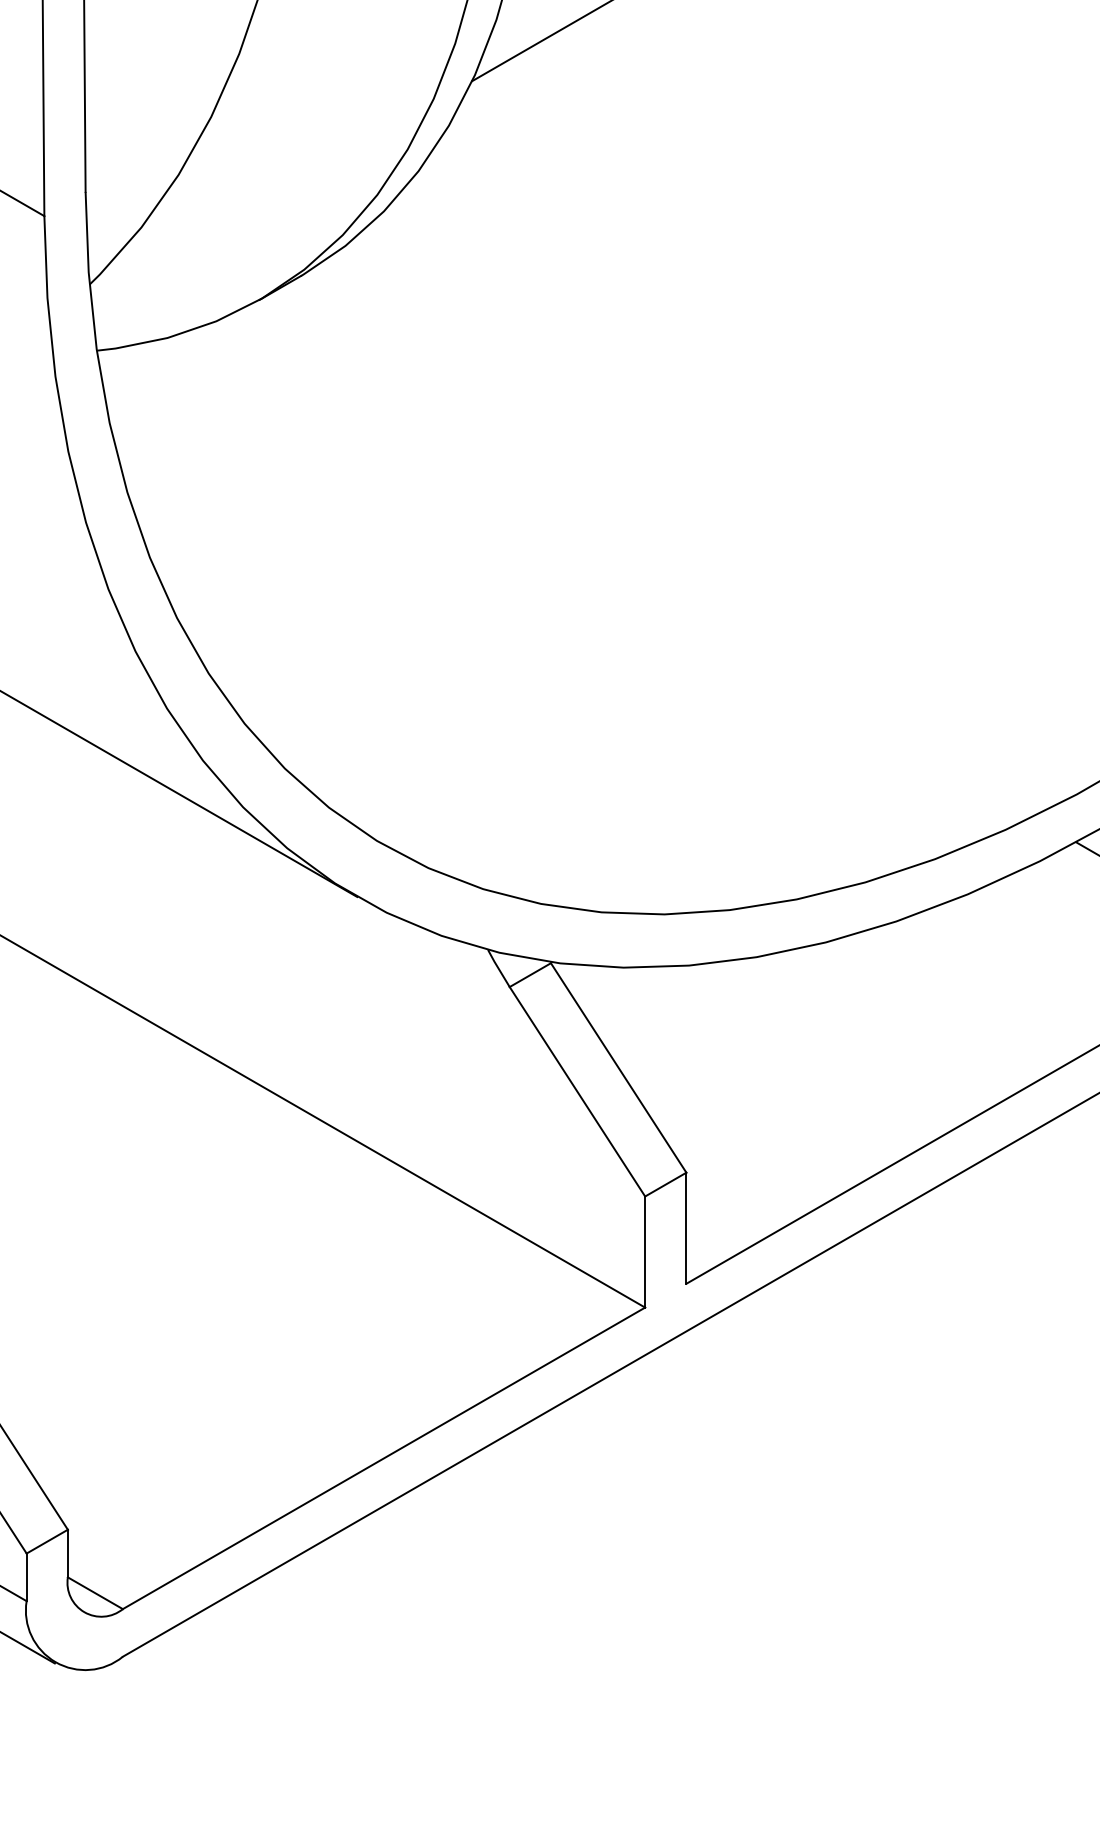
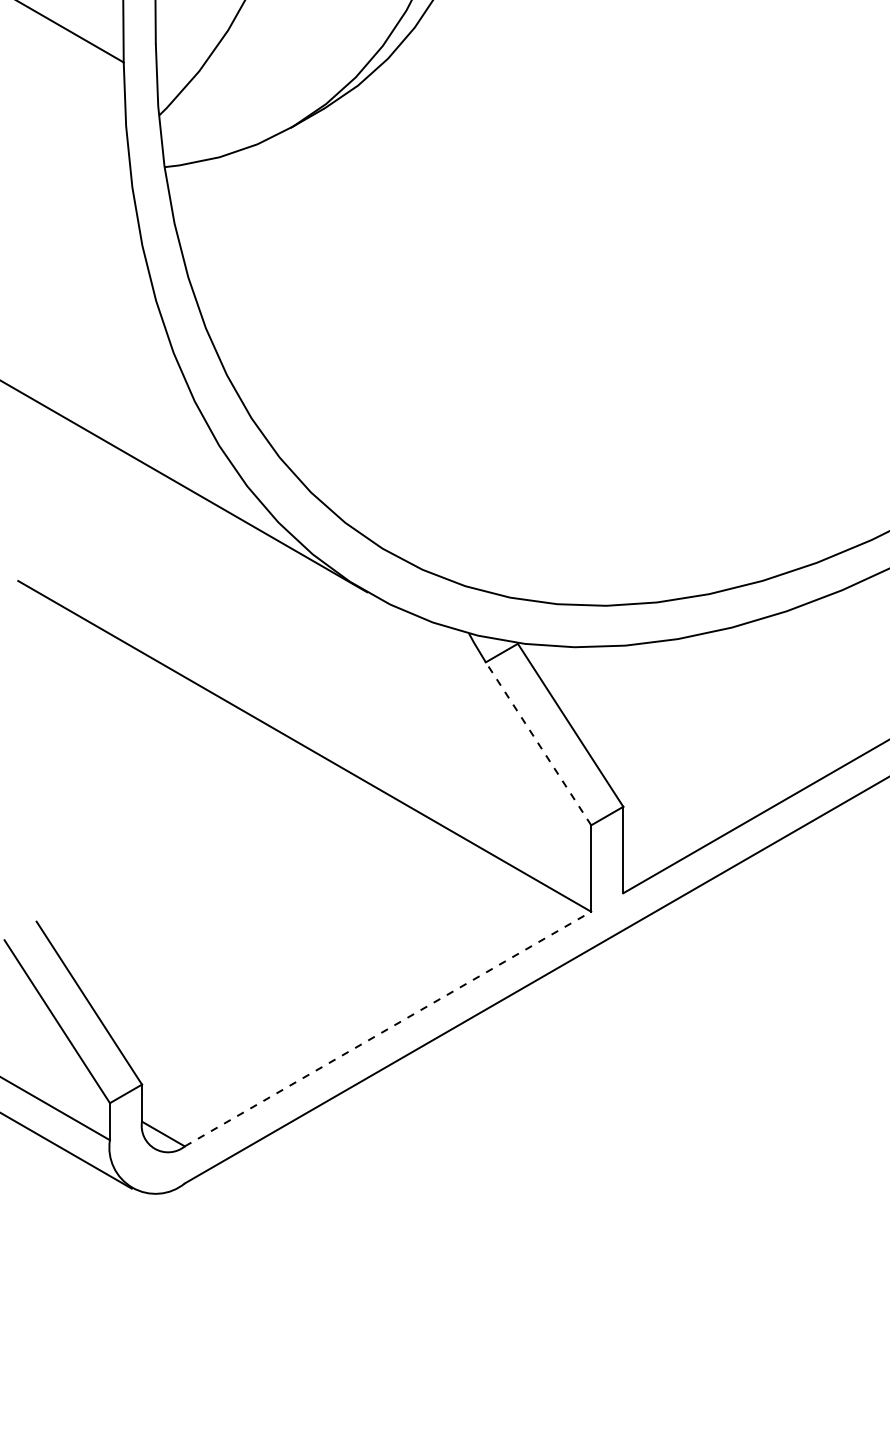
line: (577, 1091) -> (538, 743), solid -> dashed
line: (384, 1458) -> (388, 1029), solid -> dashed

